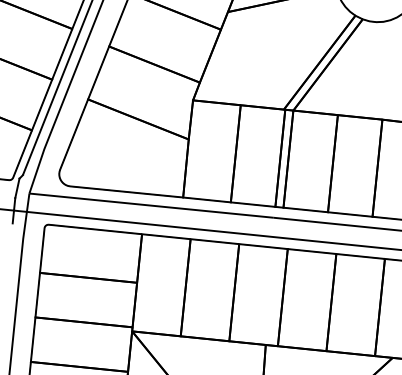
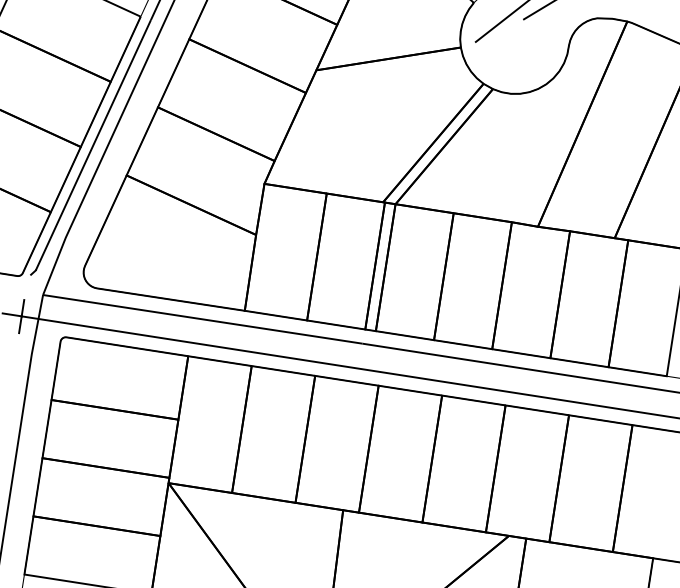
line: (17, 188) -> (27, 287), removed

